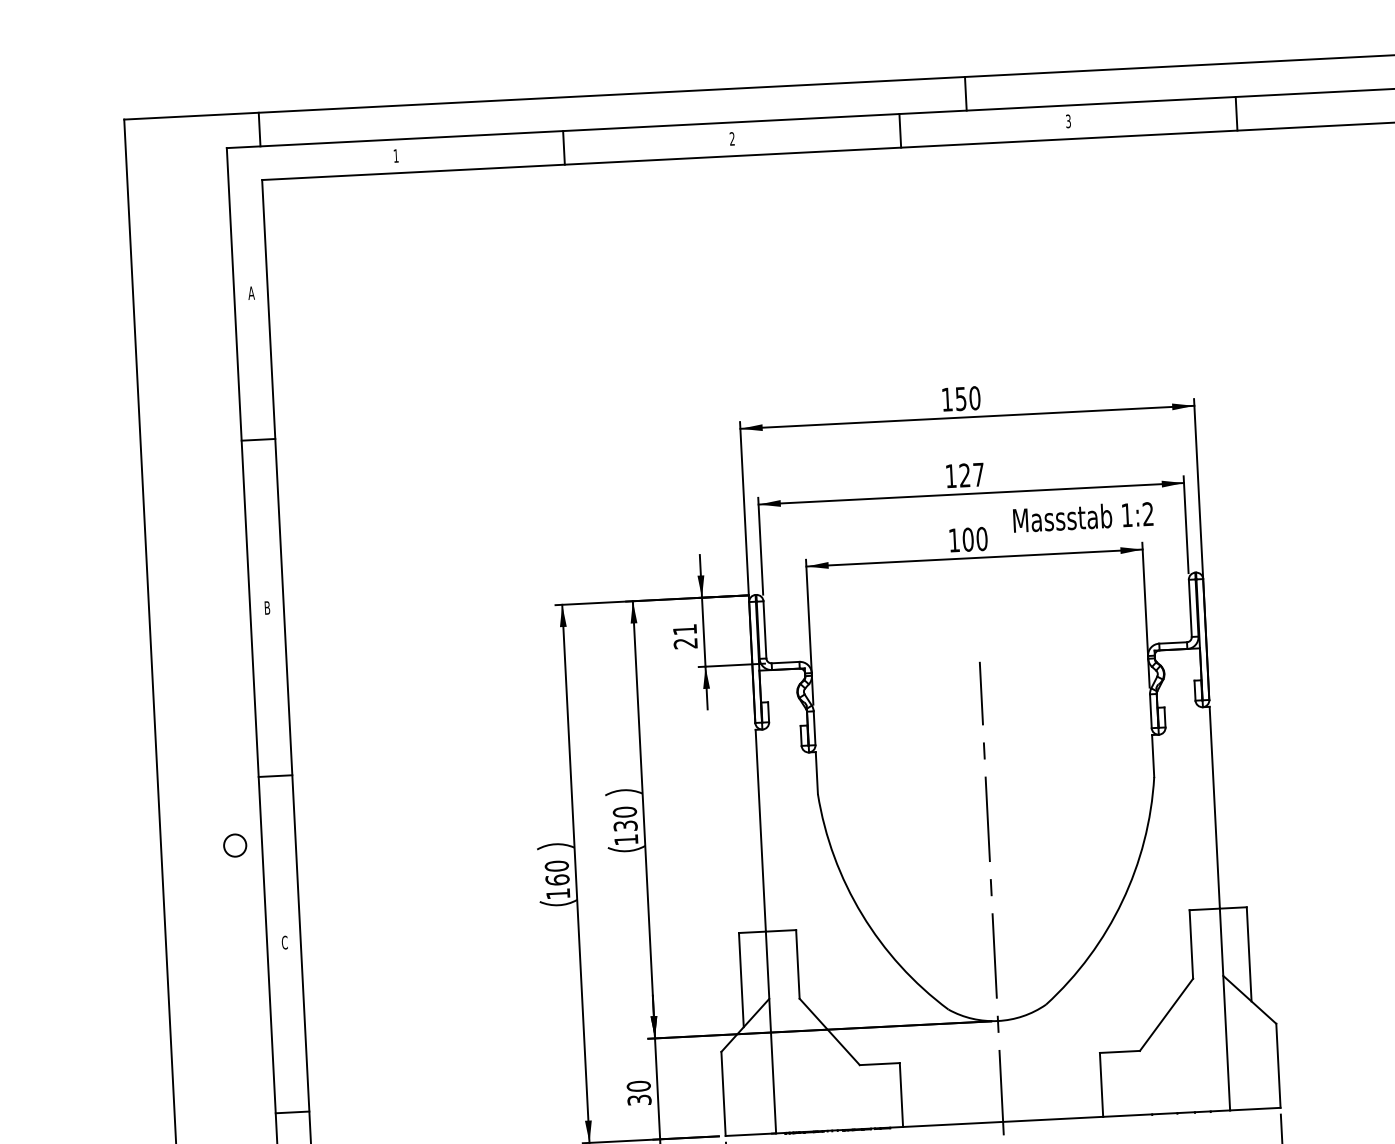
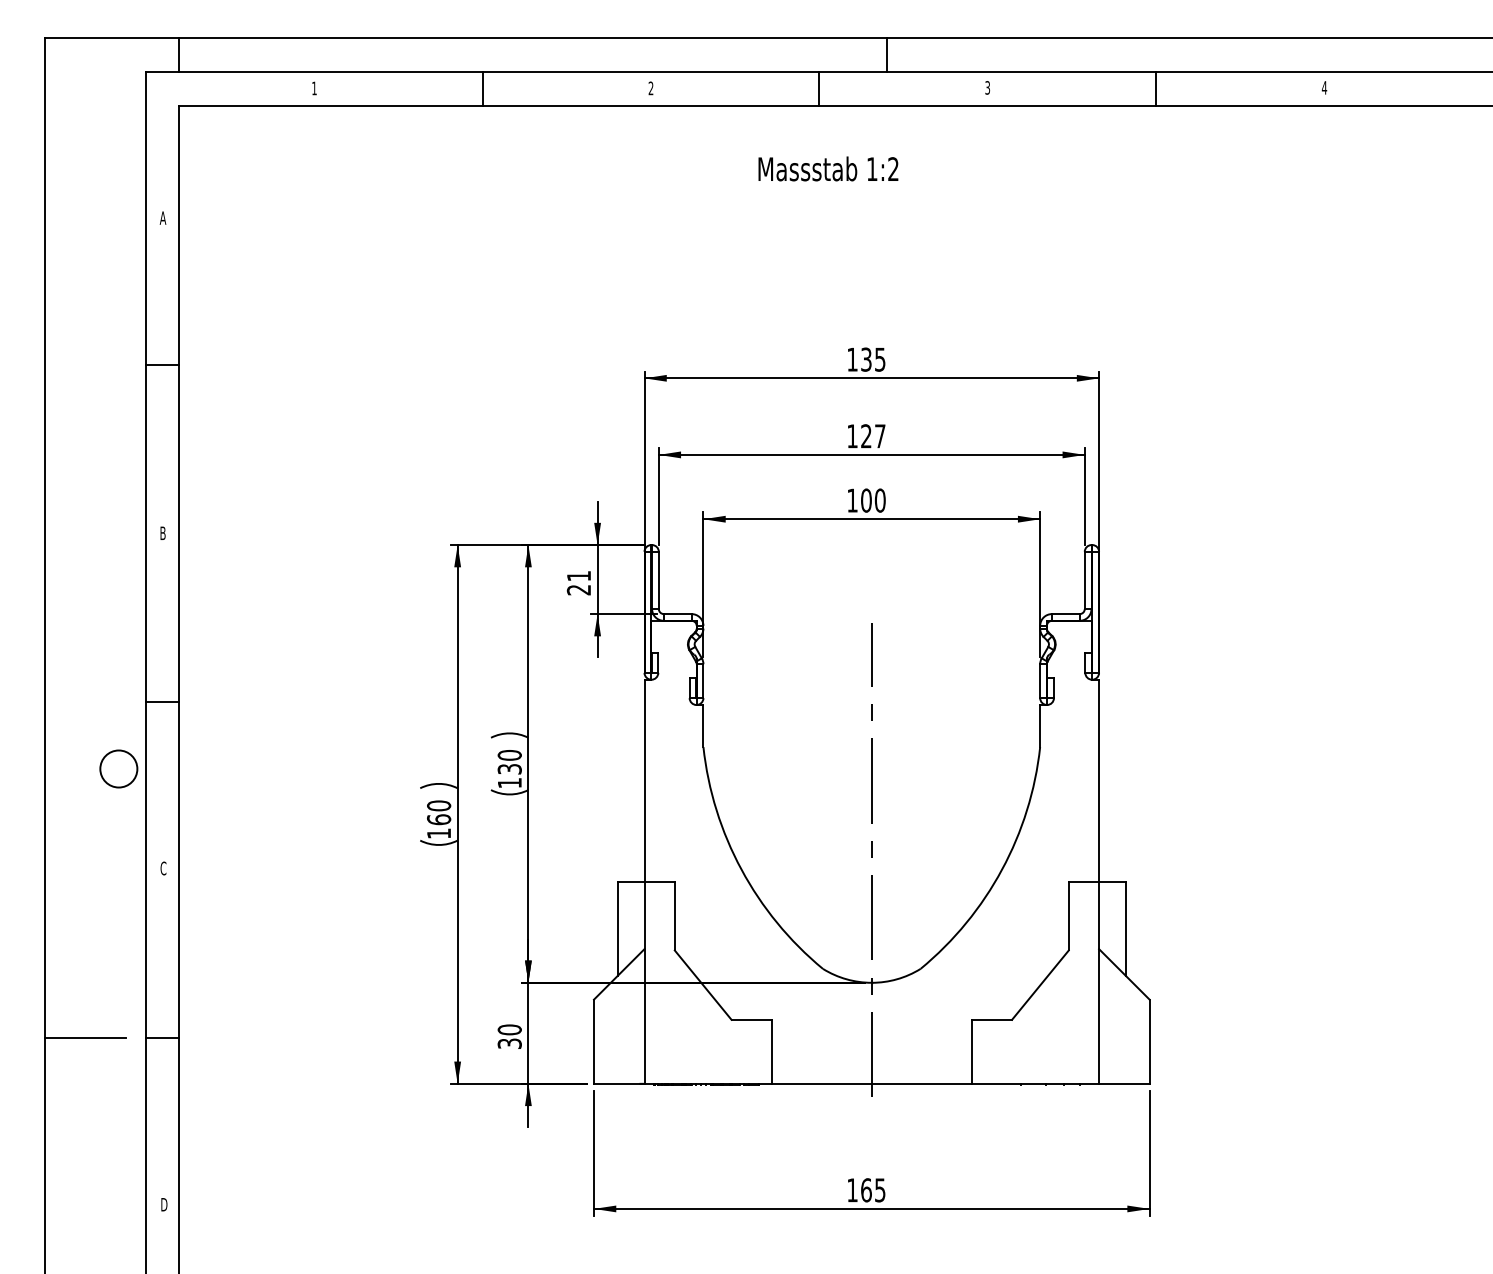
text: (968, 398) -> (873, 359), 150 -> 135
text: (1083, 516) -> (828, 168), moved
circle: (234, 845) -> (118, 768), size x1.67
line: (214, 1116) -> (84, 1038), added

